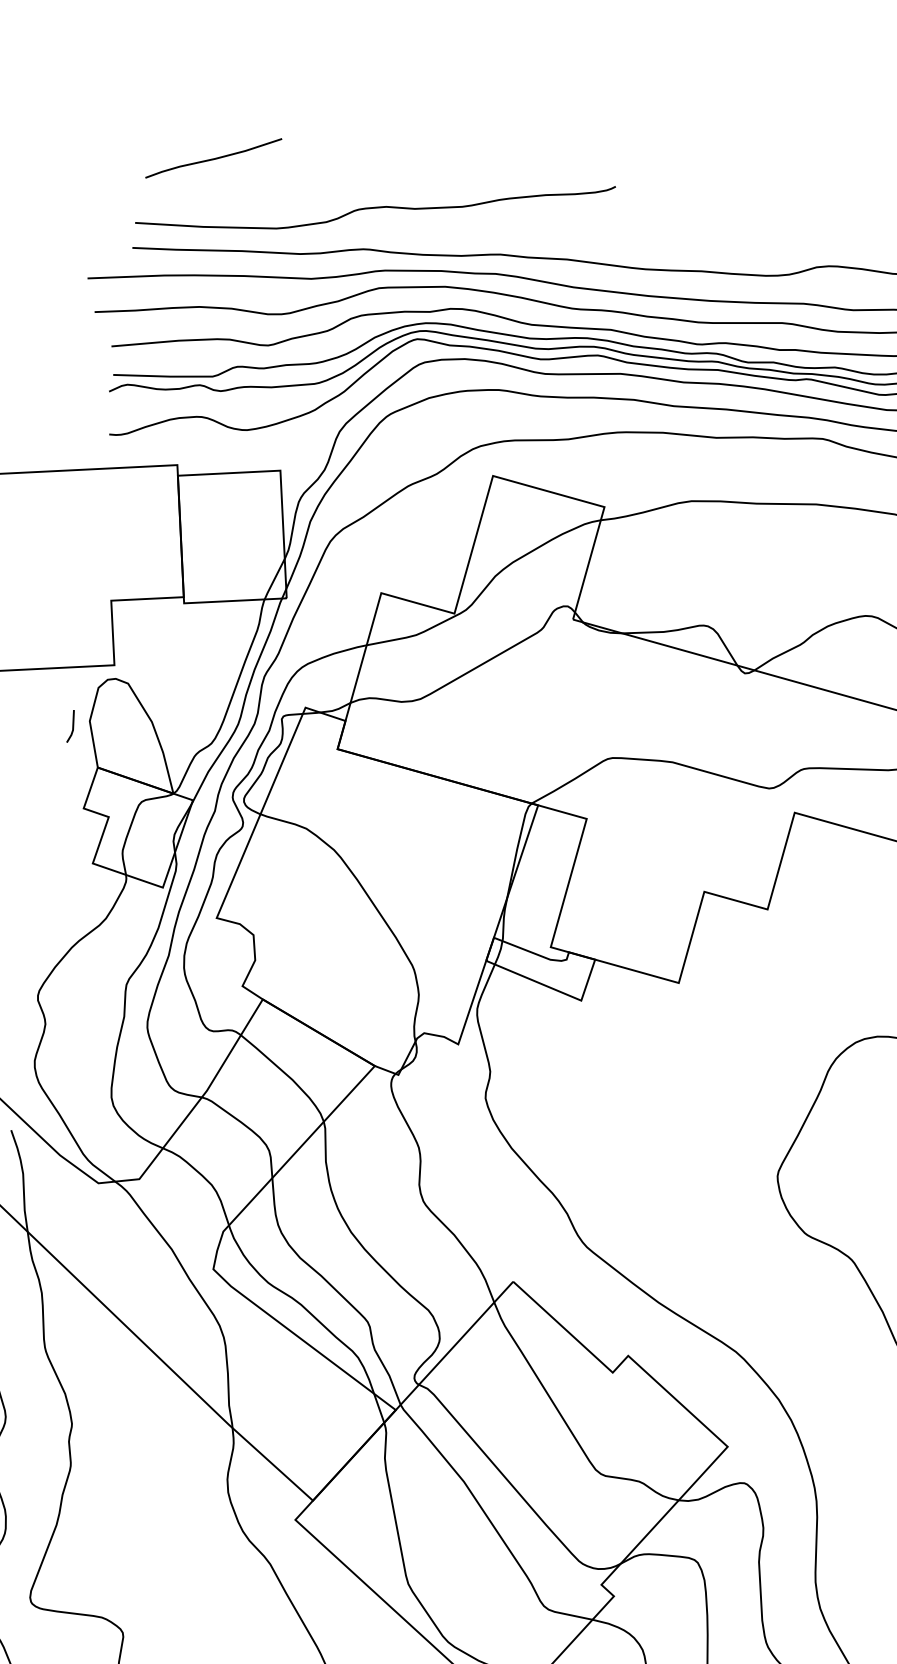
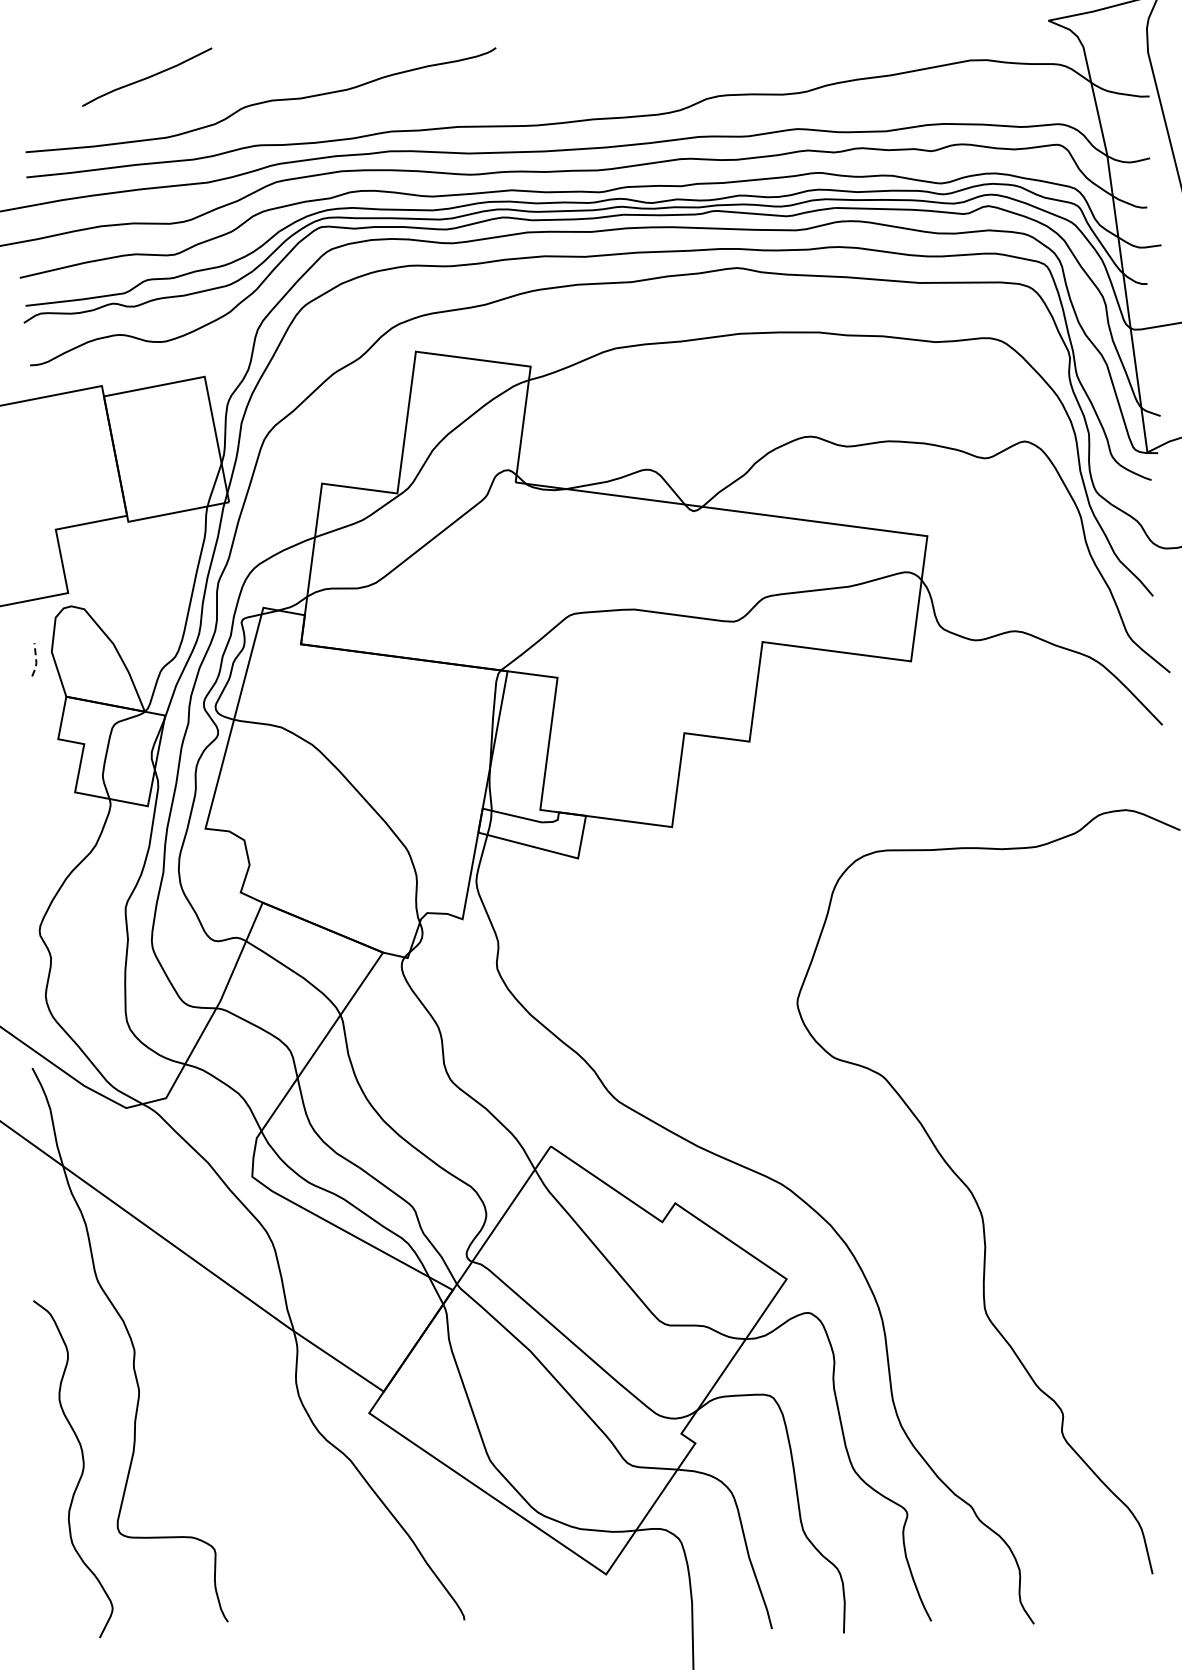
curve: (215, 157) -> (148, 76), moved
line: (73, 728) -> (36, 661), solid -> dashed

